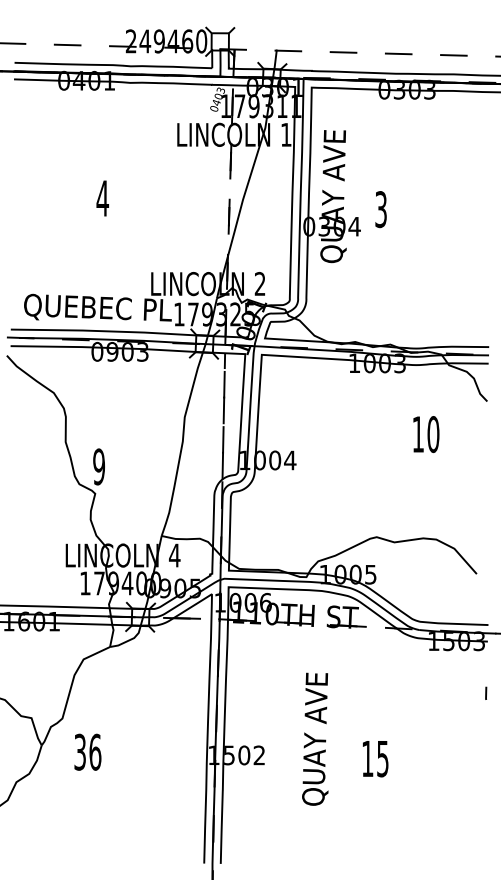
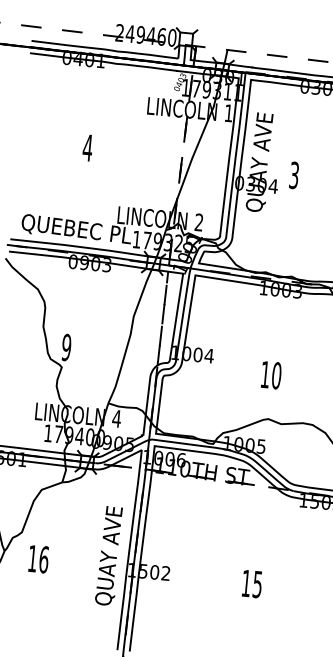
text: (426, 434) -> (271, 375), moved
text: (315, 738) -> (109, 555), moved
text: (79, 751) -> (32, 558), 36 -> 16

